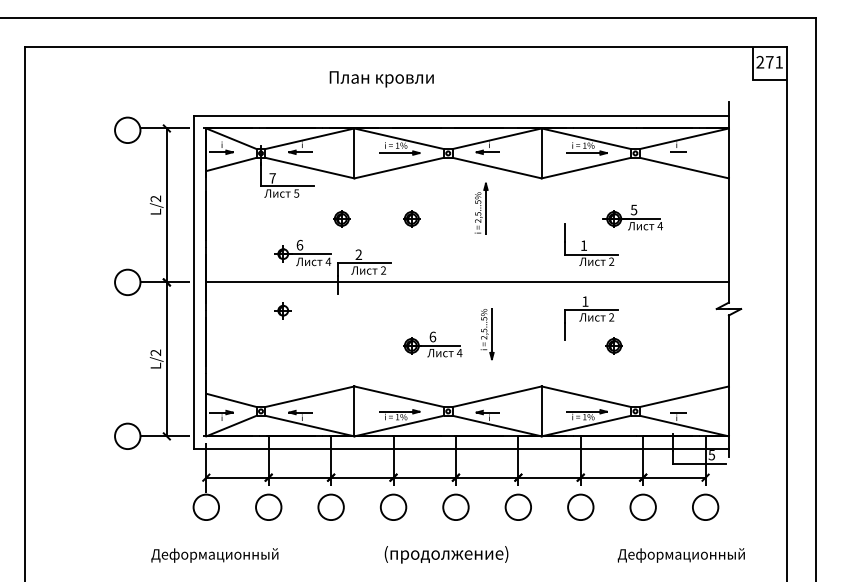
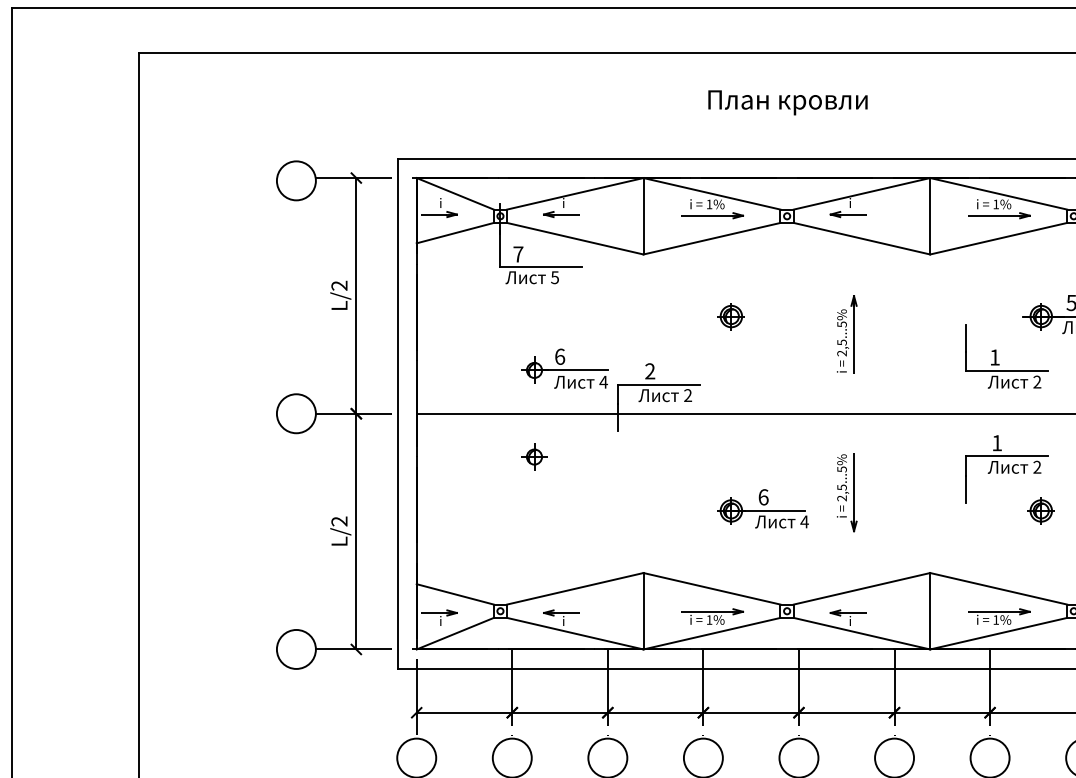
text: (381, 79) -> (787, 103), moved
part: (481, 208) -> (847, 334), moved
part: (341, 218) -> (623, 315), removed

